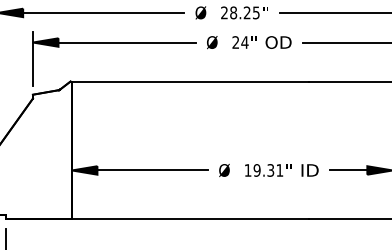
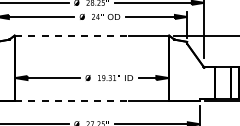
line: (189, 81) -> (71, 35), solid -> dashed
line: (189, 219) -> (71, 101), solid -> dashed

